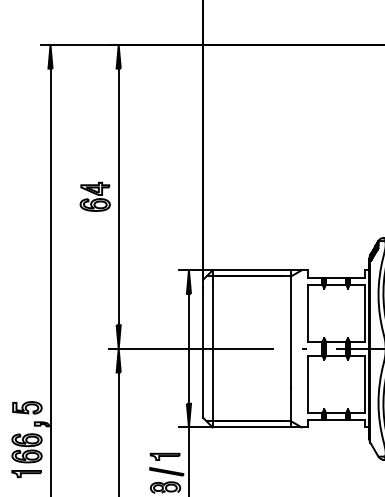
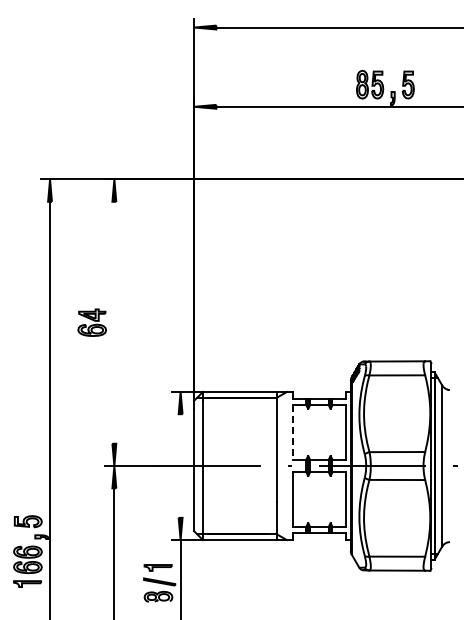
line: (118, 196) -> (114, 322), removed
line: (307, 313) -> (292, 432), solid -> dashed
line: (188, 348) -> (180, 465), removed

